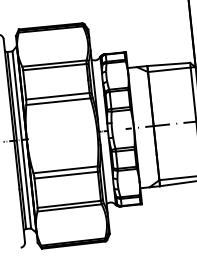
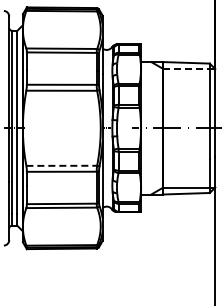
line: (169, 69) -> (186, 68), solid -> dashed
line: (66, 169) -> (62, 165), solid -> dashed

